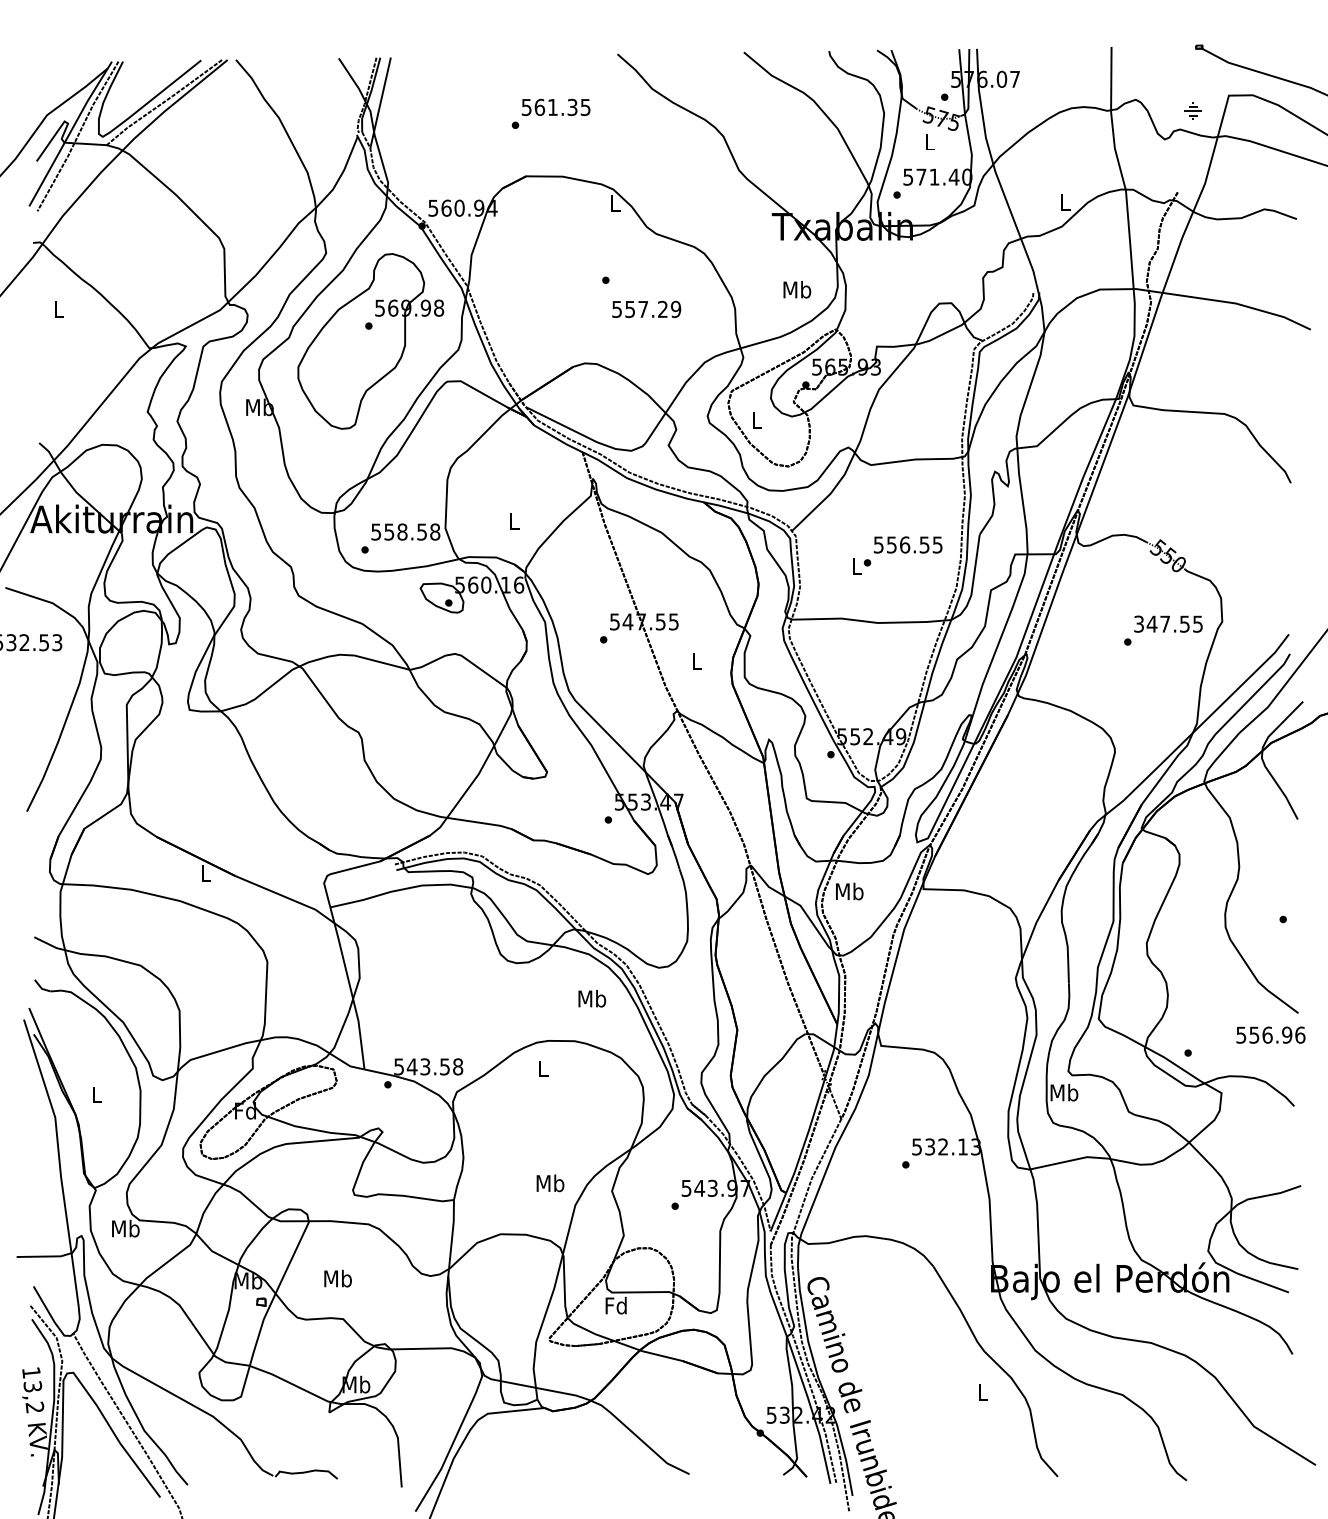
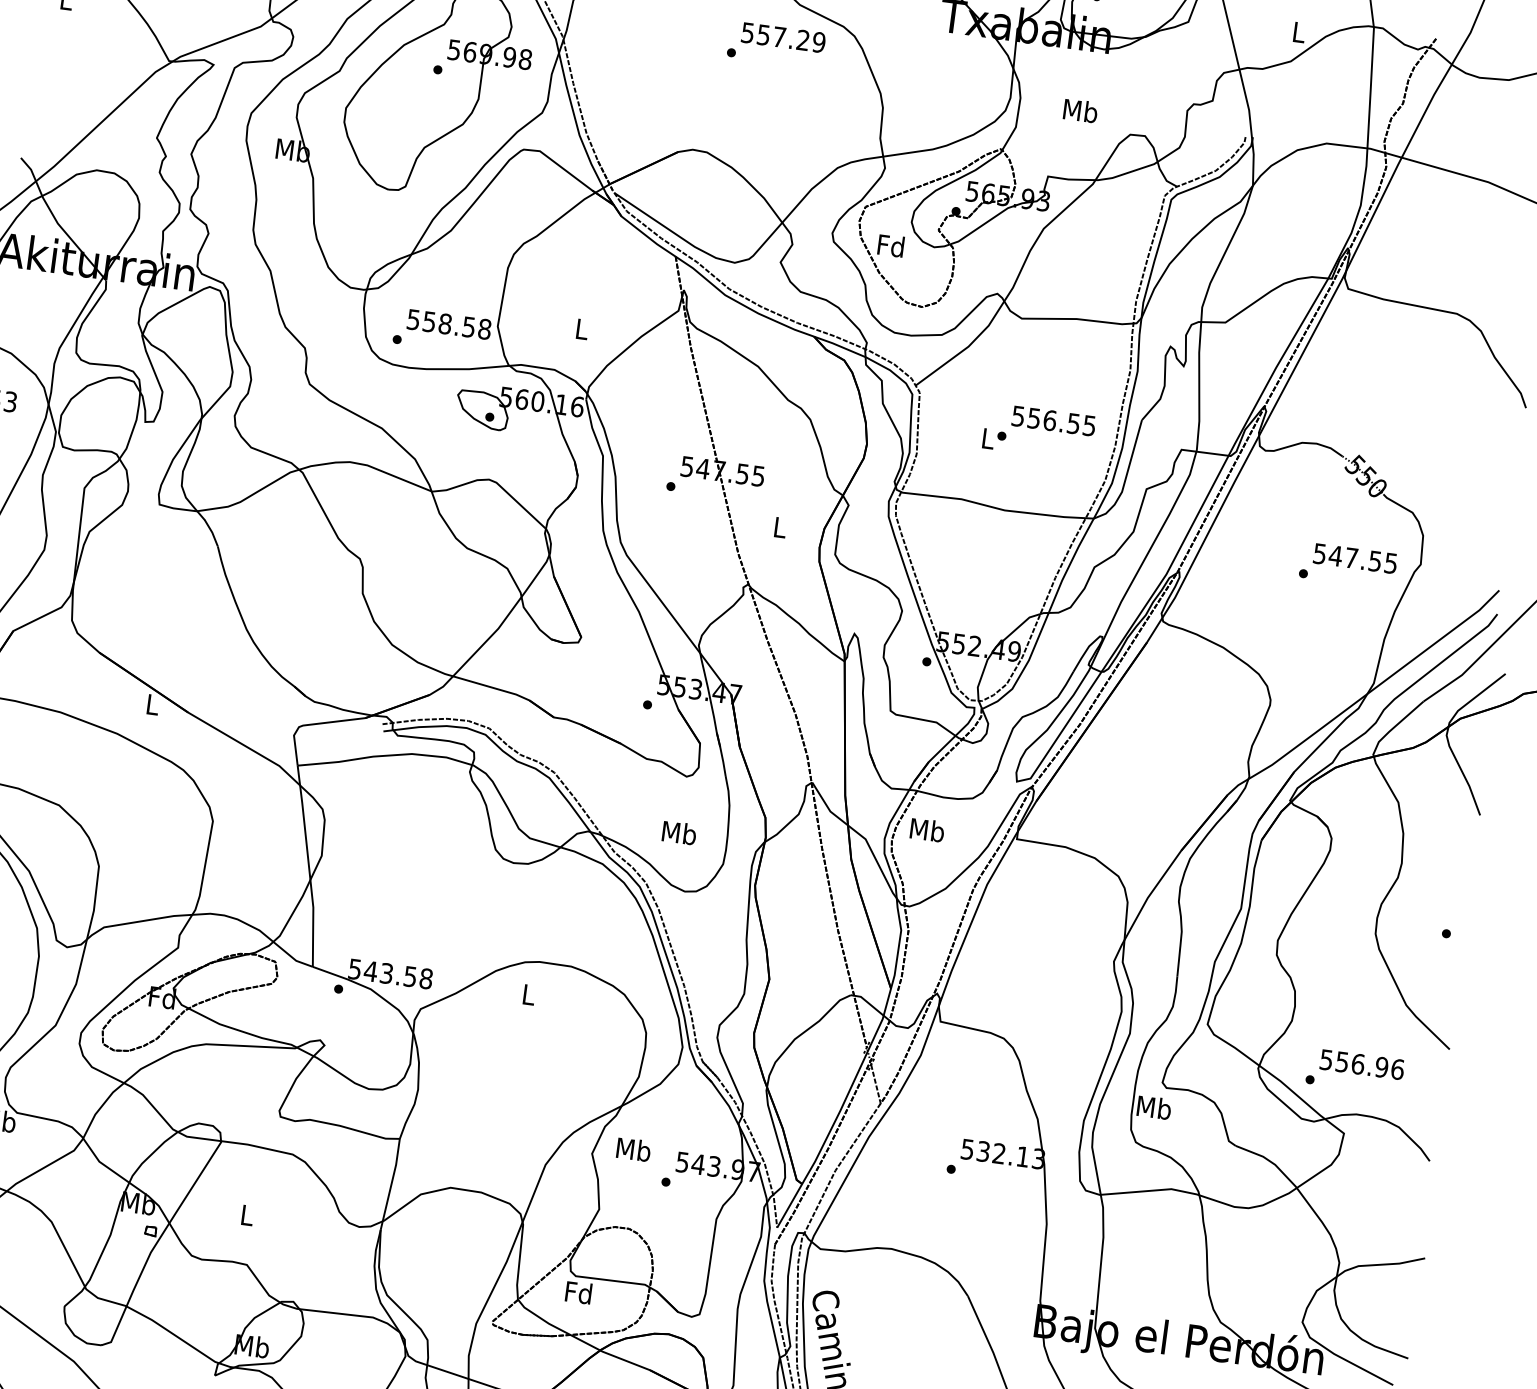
text: (797, 289) -> (1080, 110), moved
text: (646, 308) -> (783, 36), moved
text: (756, 419) -> (890, 245), L -> Fd
text: (1138, 623) -> (1319, 553), 347.55 -> 547.55
text: (592, 998) -> (679, 832), moved
text: (1270, 1034) -> (1361, 1063), moved
text: (550, 1183) -> (633, 1149), moved
text: (337, 1278) -> (246, 1214), Mb -> L

